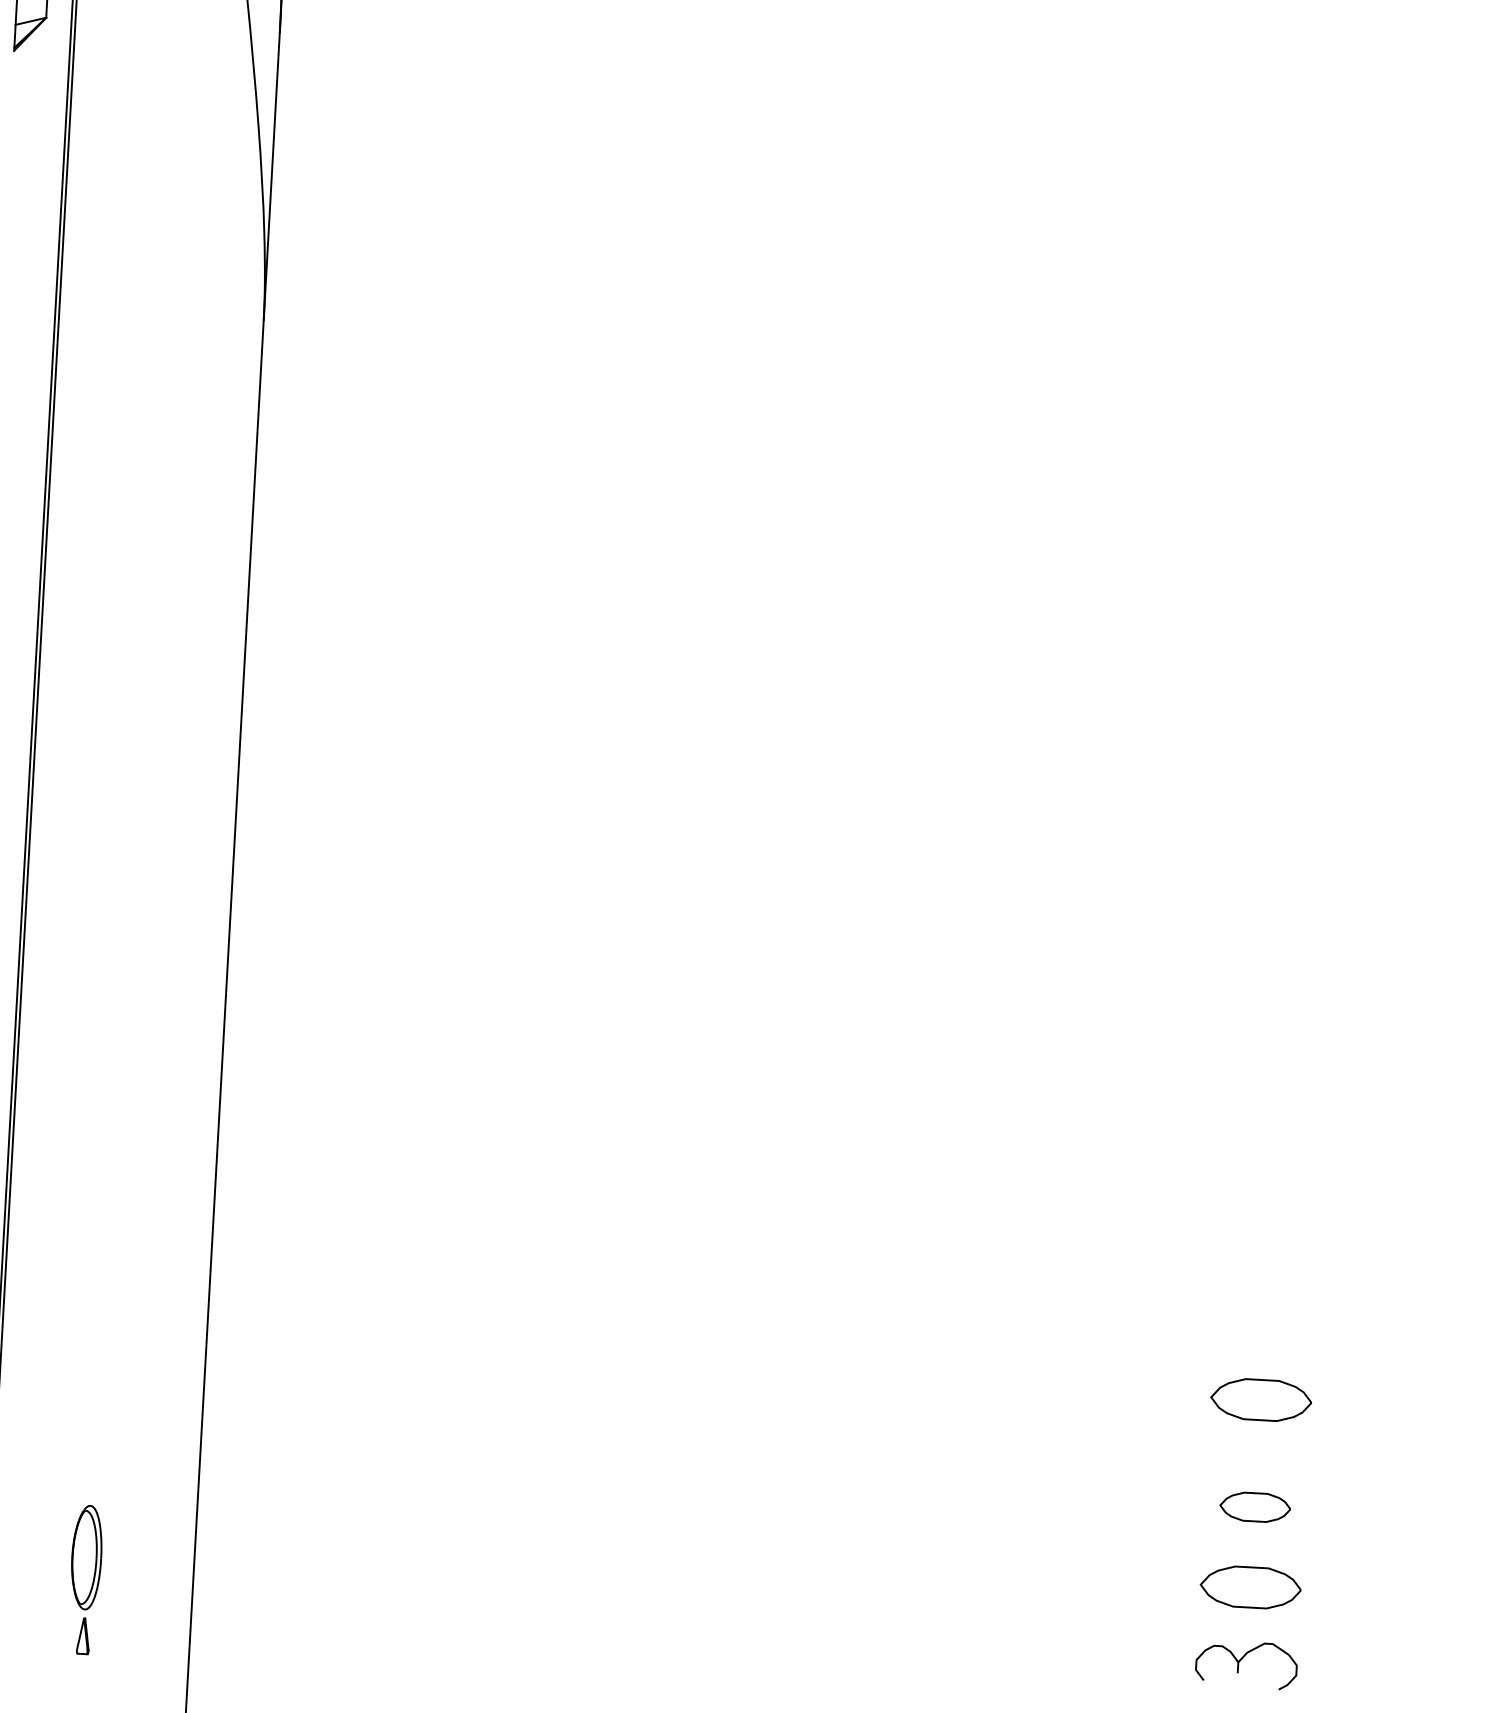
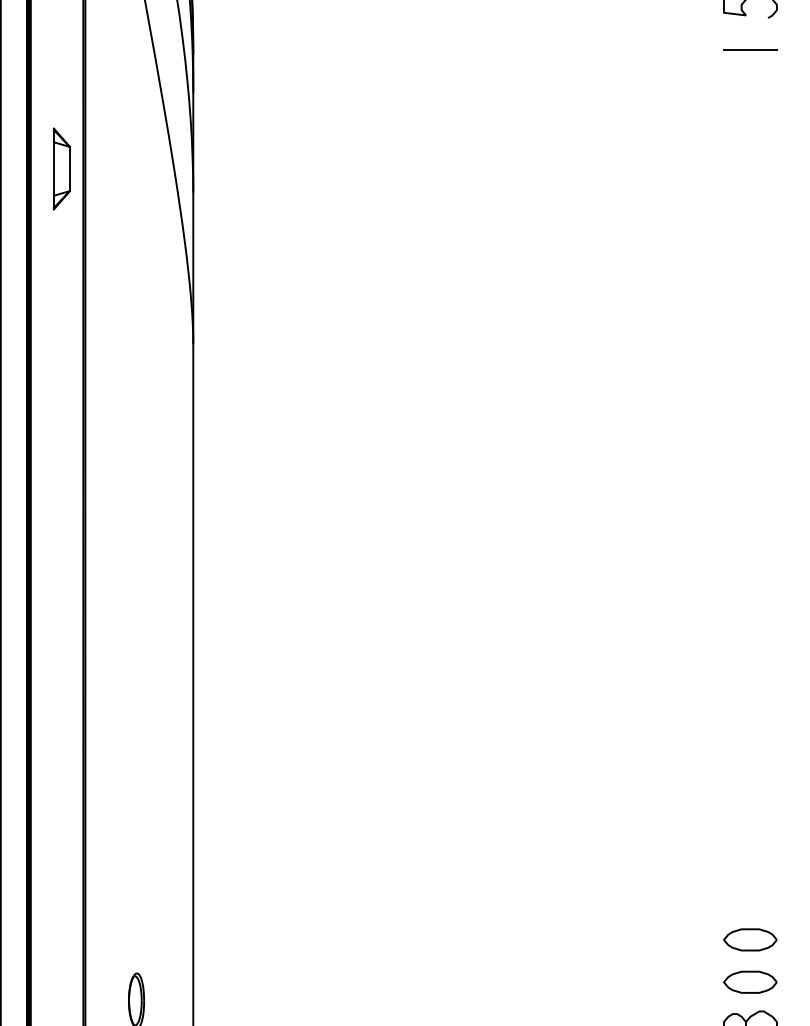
part: (1261, 1398) -> (750, 882), removed
part: (1255, 1506) -> (750, 939), size x1.43

